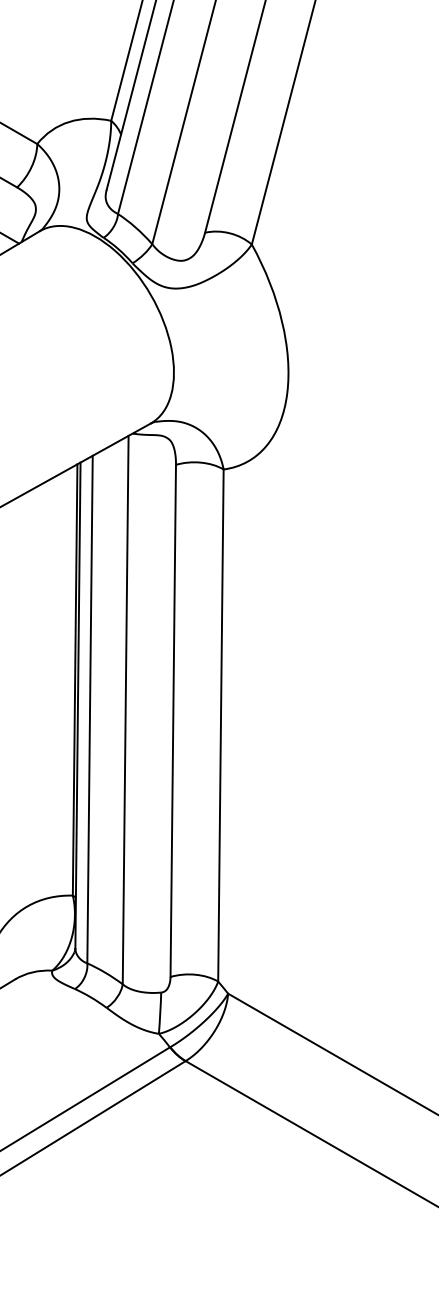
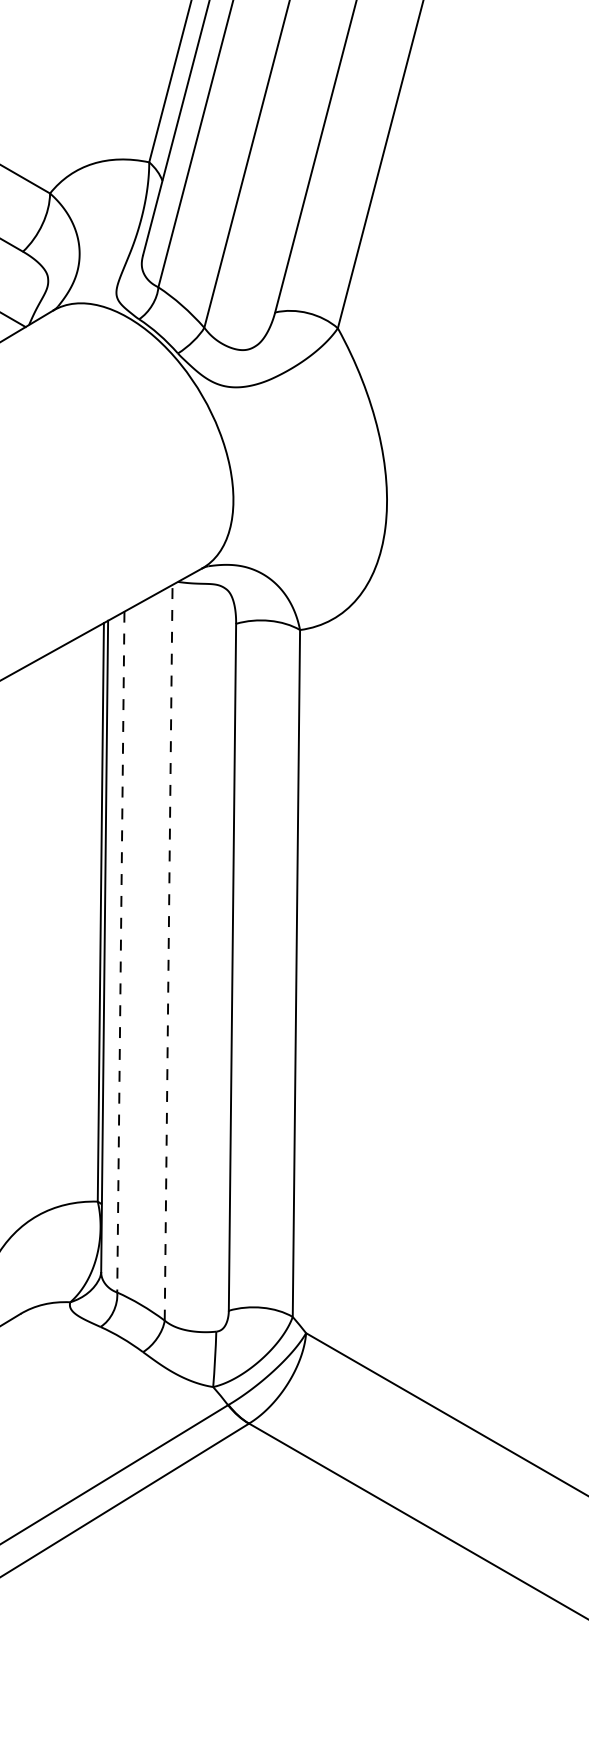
line: (89, 709) -> (120, 952), solid -> dashed
line: (125, 709) -> (168, 952), solid -> dashed

